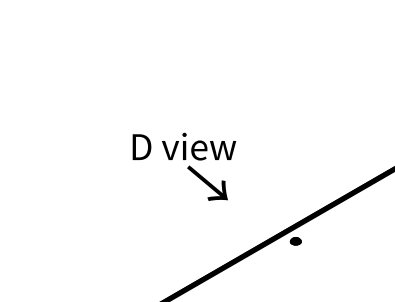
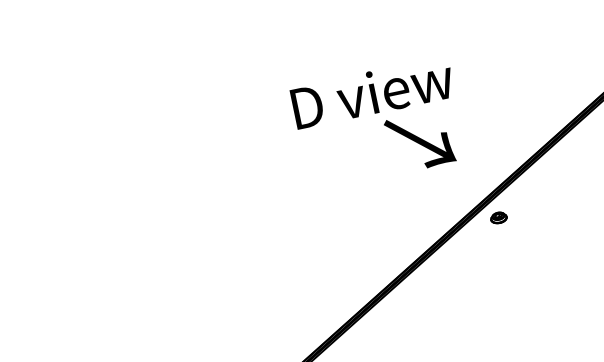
text: (184, 166) -> (379, 123), moved

